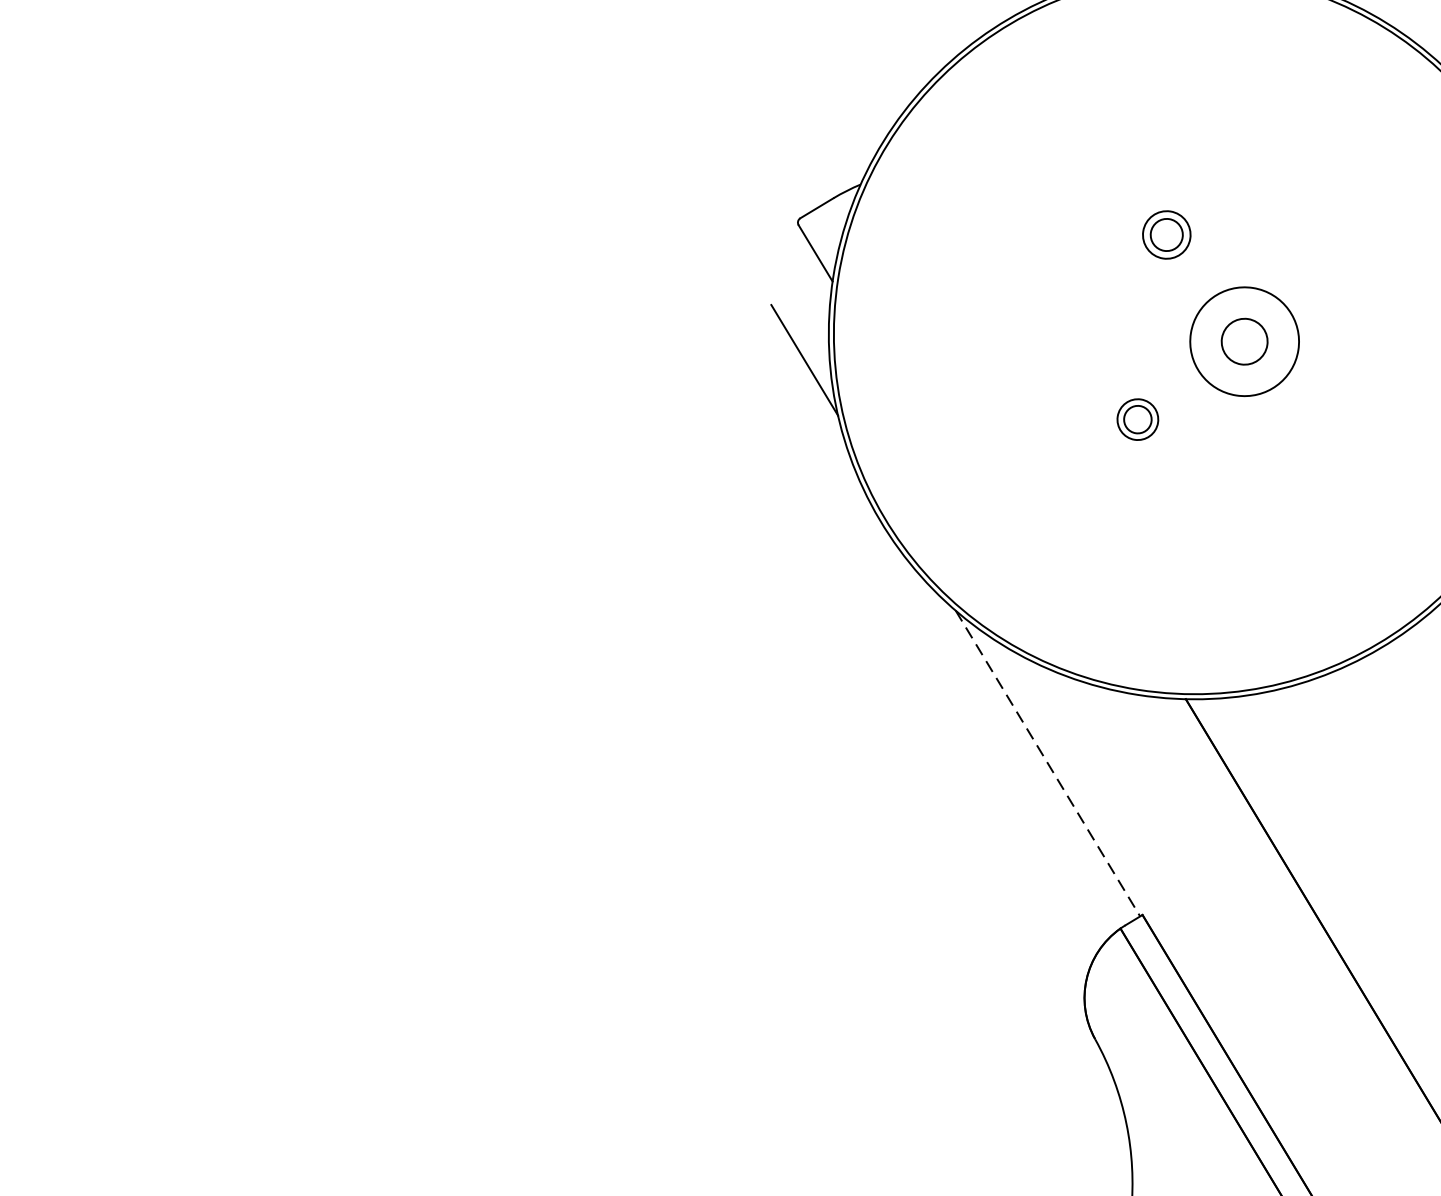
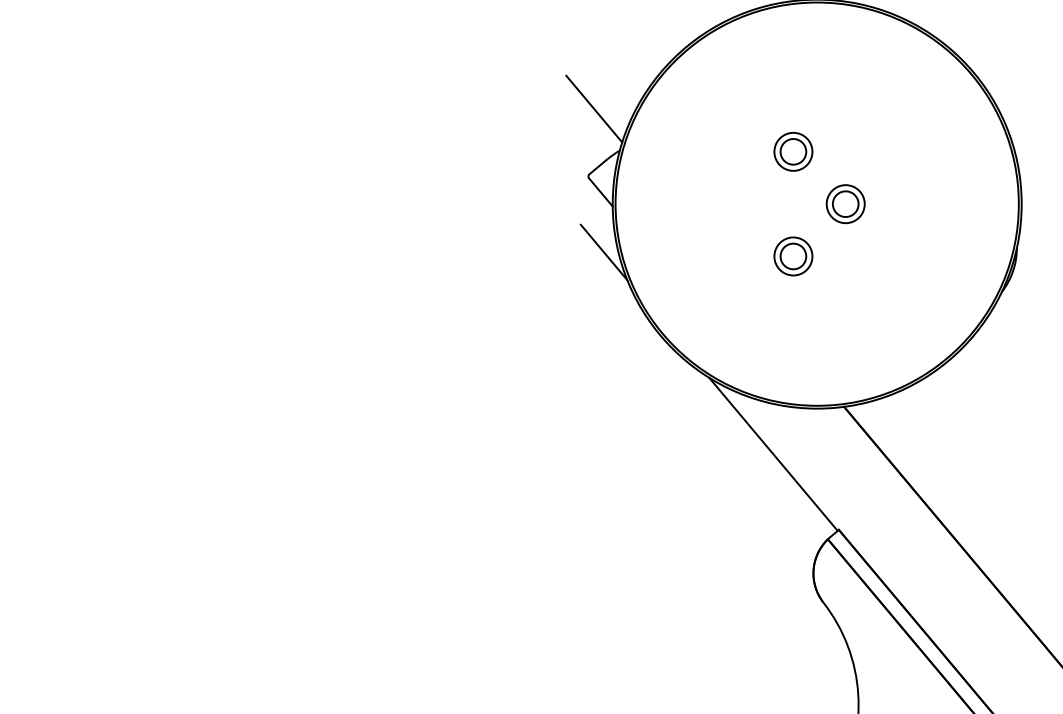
line: (827, 103) -> (594, 108), added
part: (1166, 234) -> (793, 151), size x1.43
circle: (1244, 342) -> (845, 204), size x0.62
part: (1137, 419) -> (793, 256), size x1.67
line: (1047, 763) -> (773, 454), dashed -> solid

